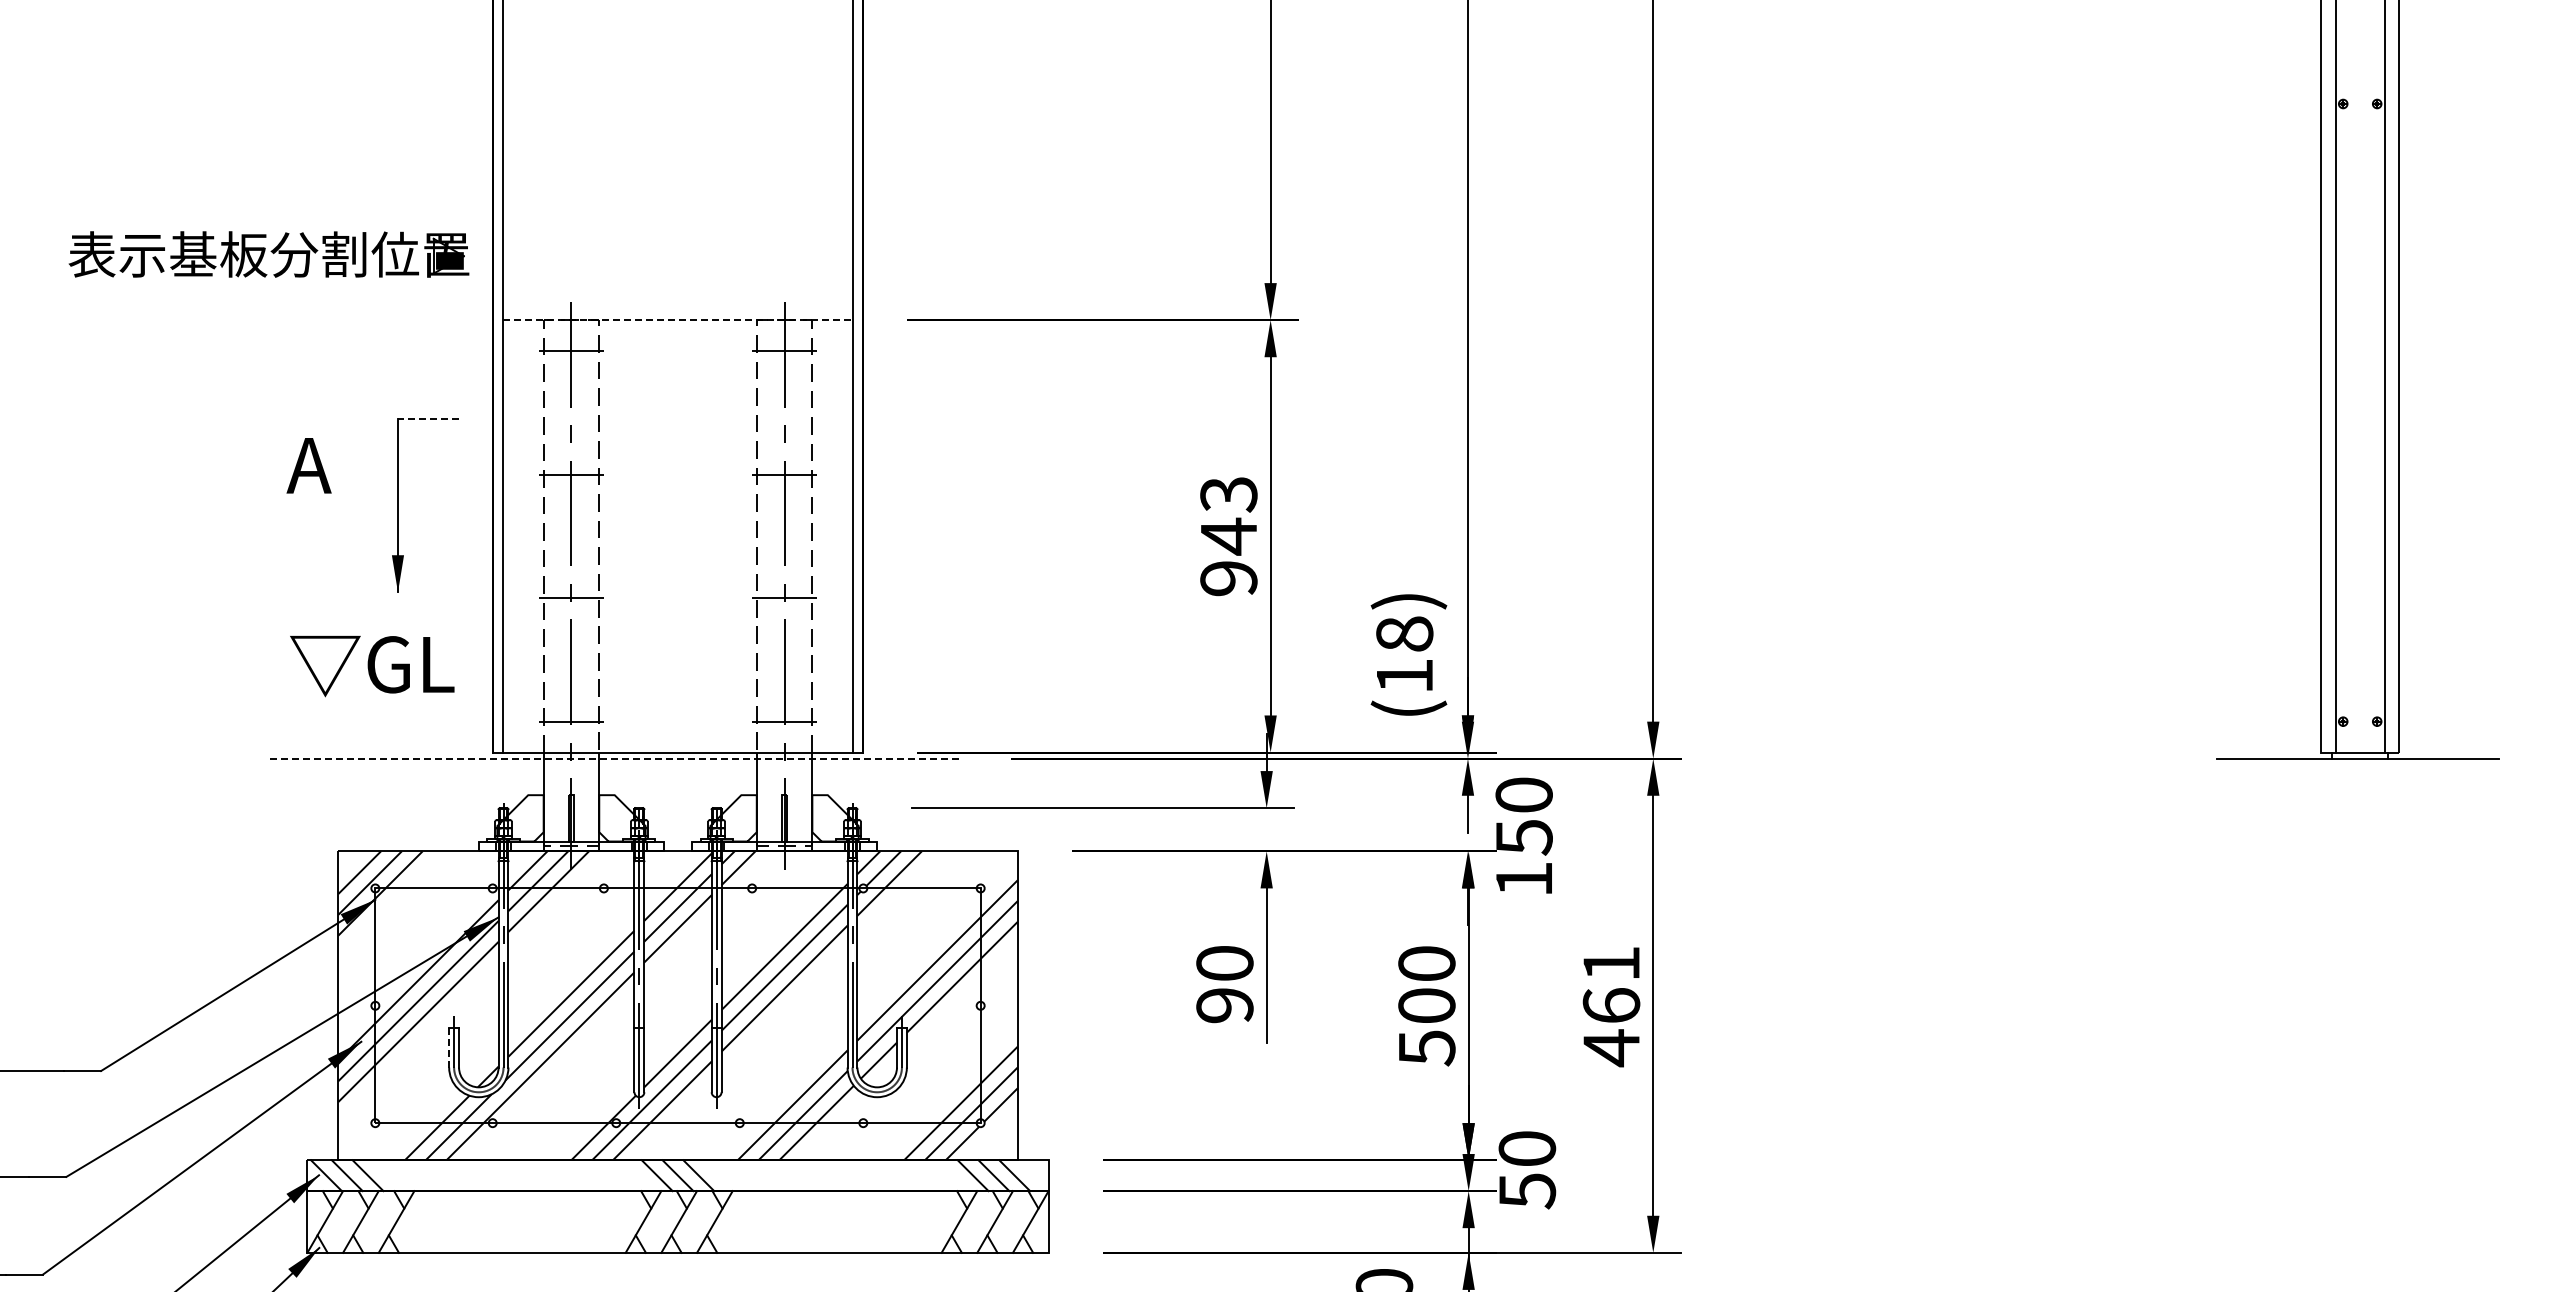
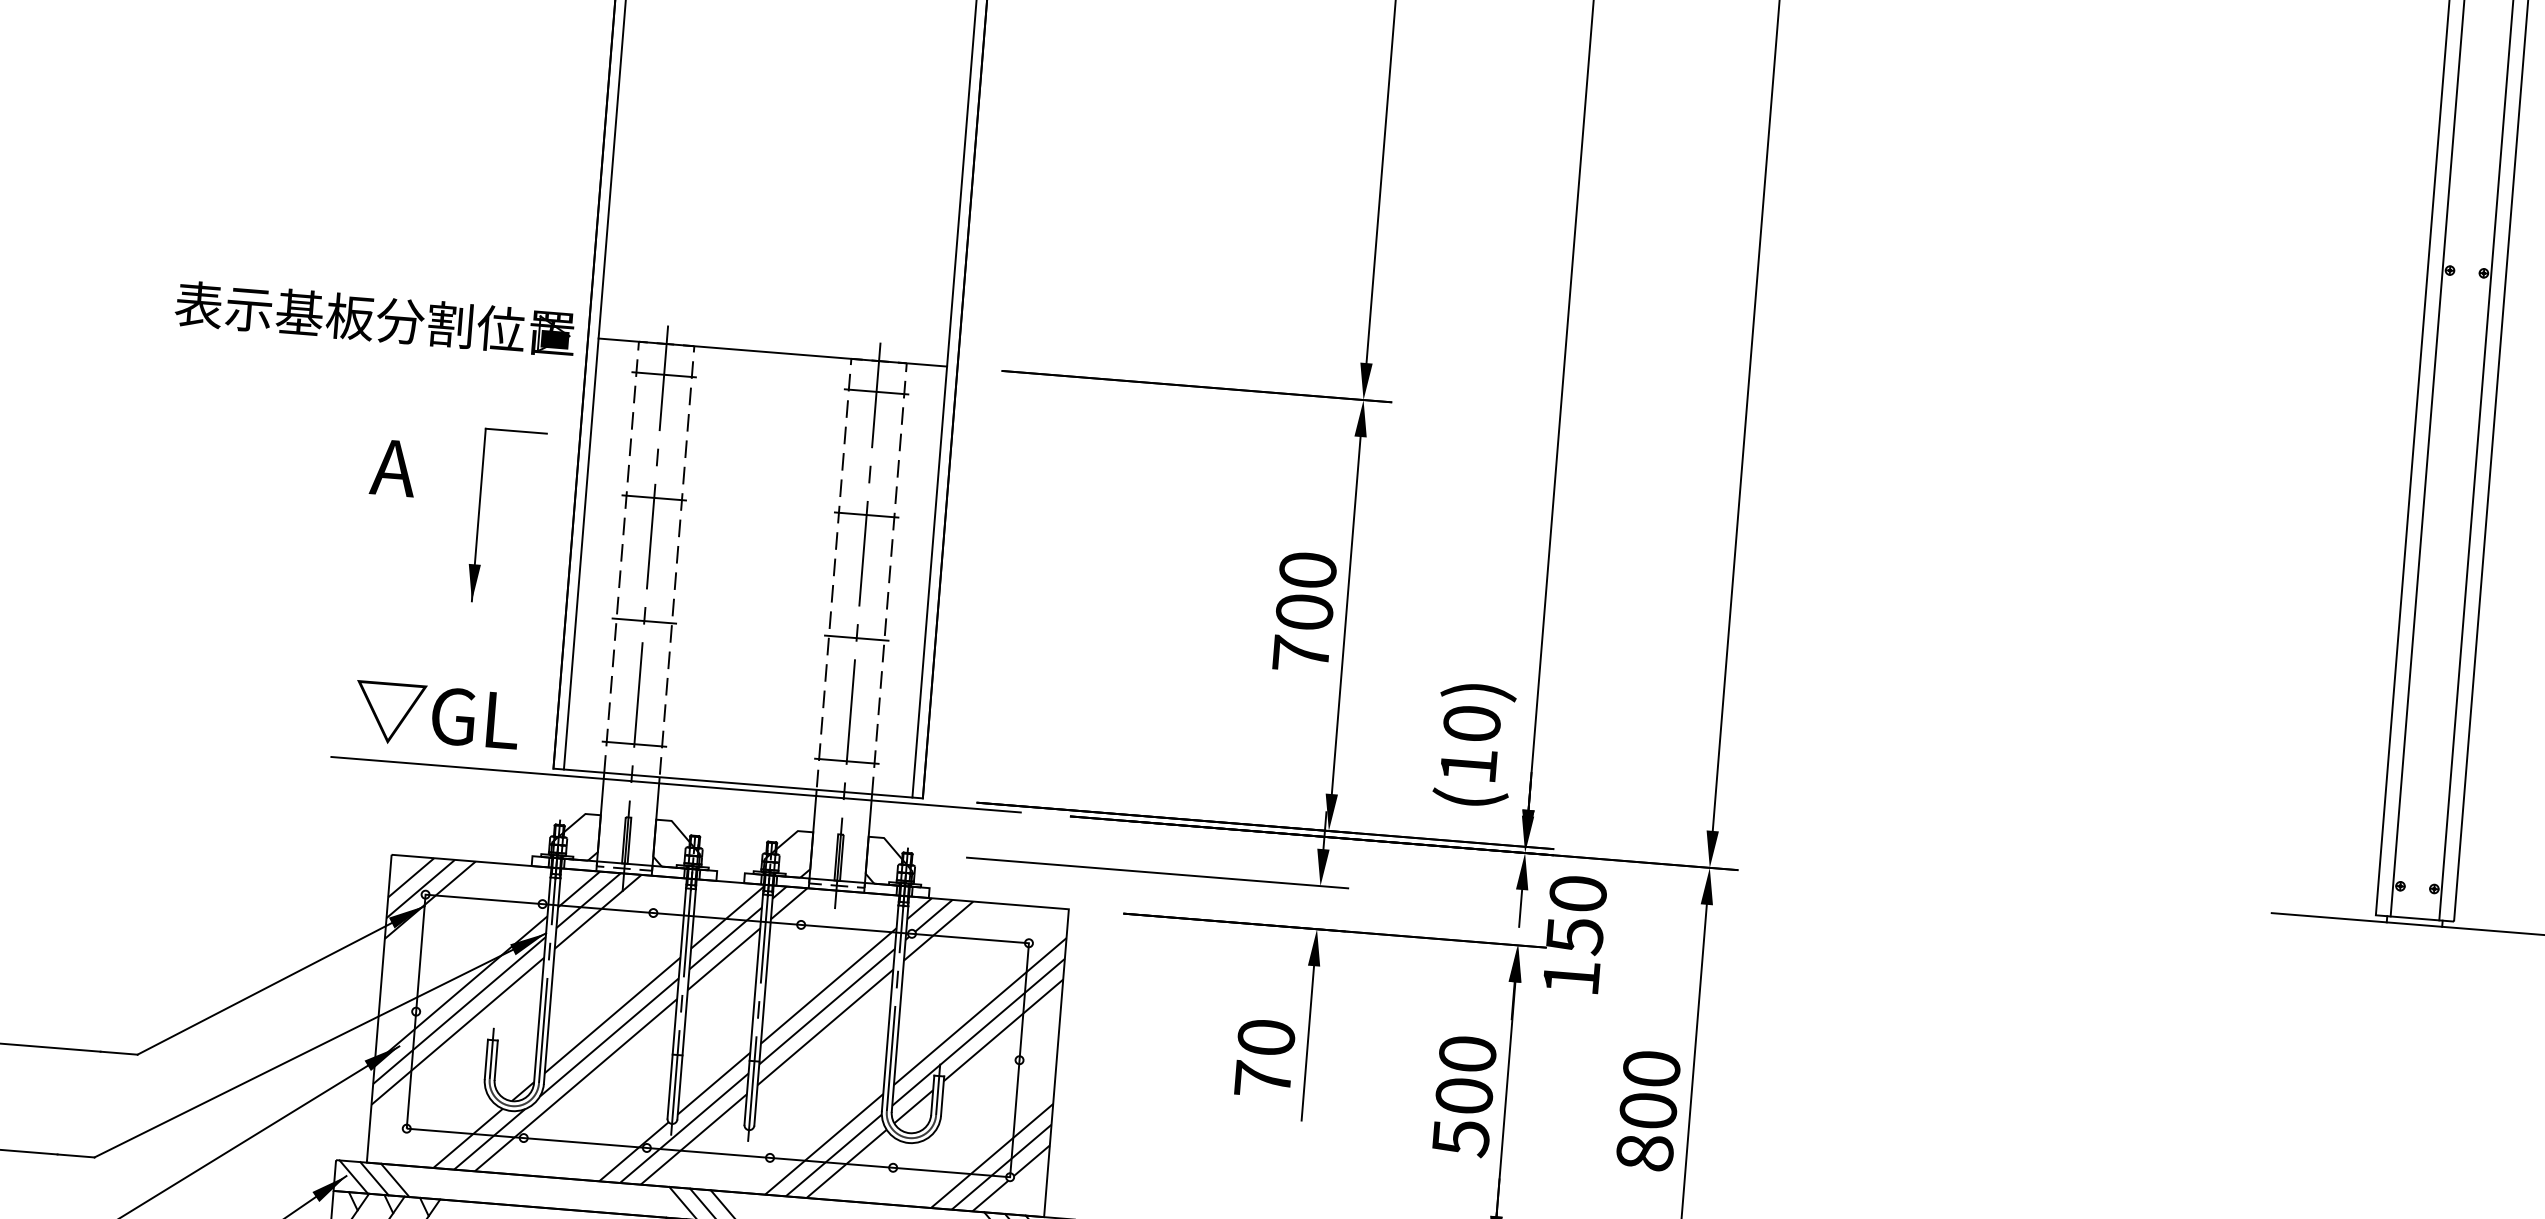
part: (268, 254) -> (374, 318), moved
line: (678, 320) -> (773, 352), dashed -> solid
line: (428, 419) -> (516, 431), dashed -> solid
text: (1228, 536) -> (1304, 612), 943 -> 700
text: (1404, 633) -> (1471, 723), (18) -> (10)
text: (372, 666) -> (437, 717), moved
line: (616, 758) -> (676, 784), dashed -> solid
text: (1224, 1005) -> (1262, 1079), 90 -> 70
text: (1611, 1006) -> (1648, 1111), 461 -> 800
line: (449, 1047) -> (486, 1059), dashed -> solid

